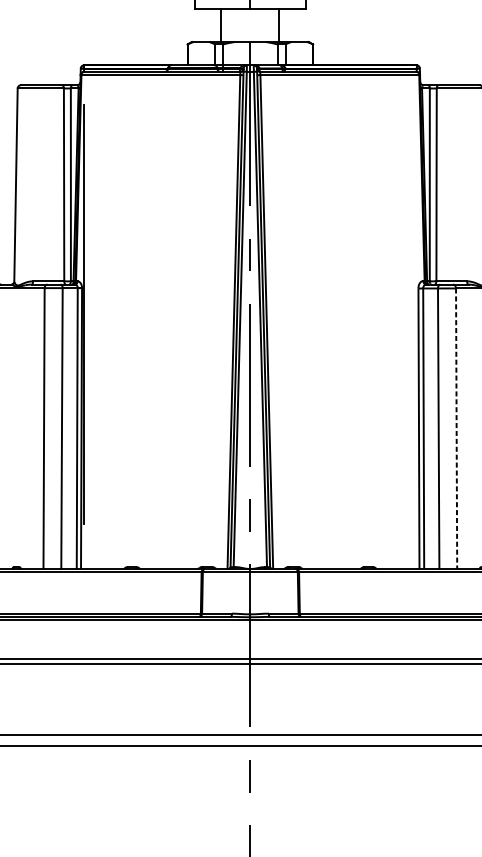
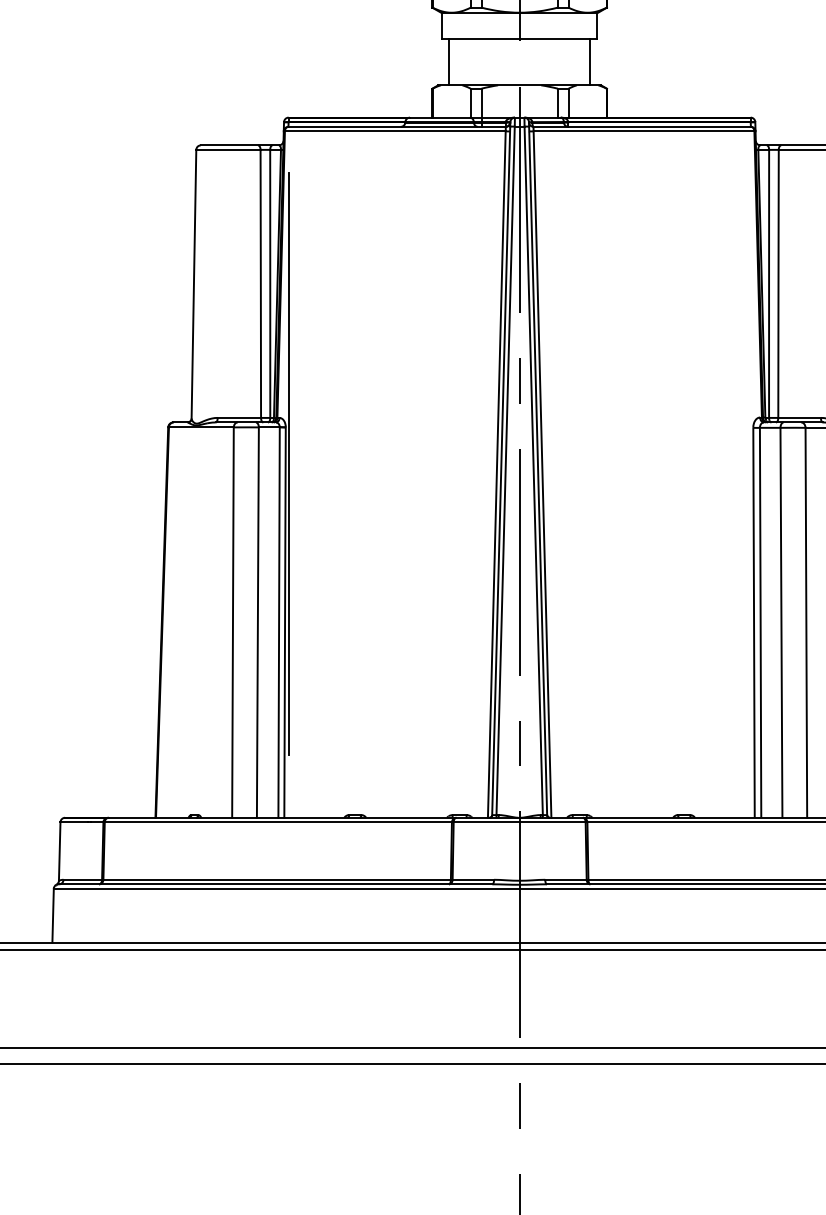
line: (221, 25) -> (449, 62), moved
line: (278, 25) -> (589, 62), moved
line: (456, 428) -> (806, 622), dashed -> solid

